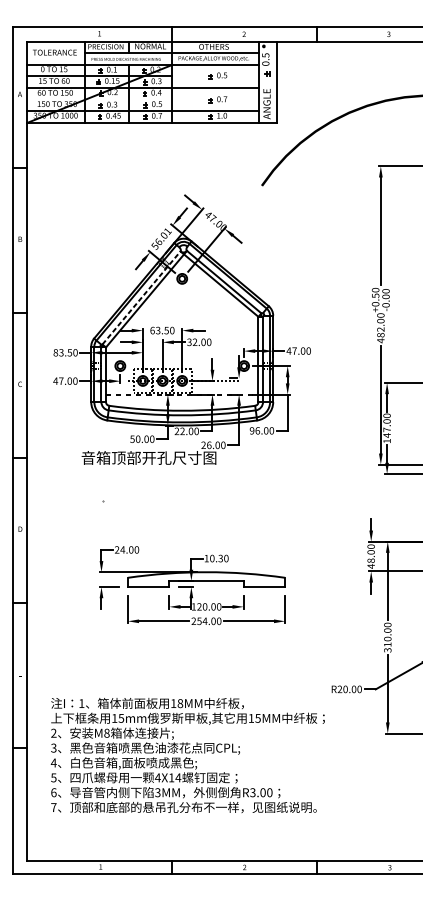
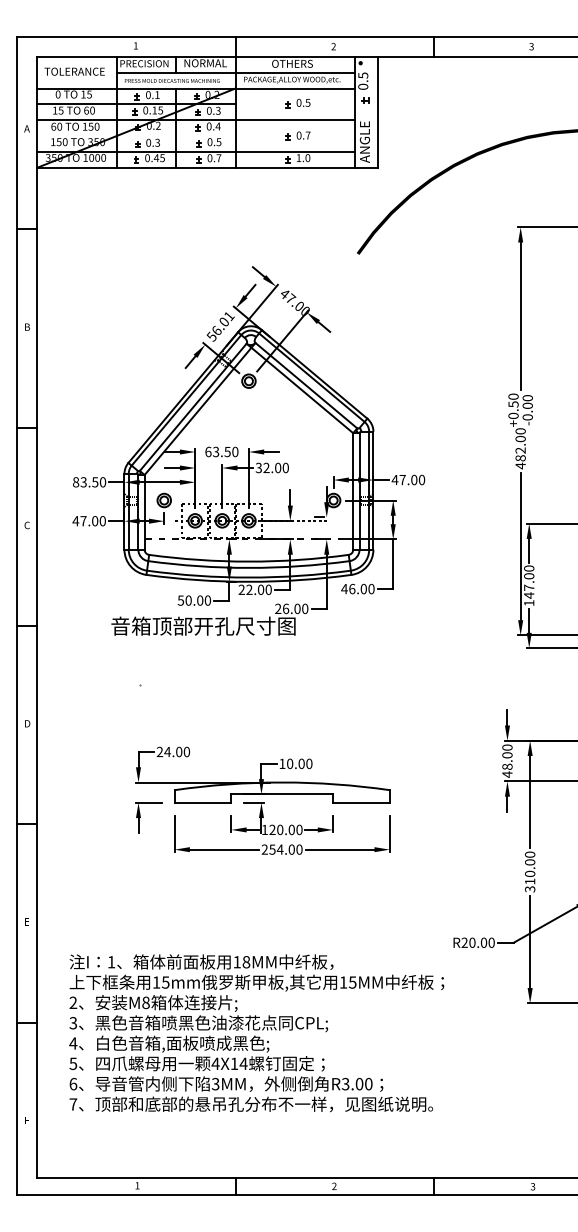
line: (141, 297) -> (193, 406), dashed -> solid
text: (252, 430) -> (344, 588), 96.00 -> 46.00
text: (220, 558) -> (301, 763), 10.30 -> 10.00

